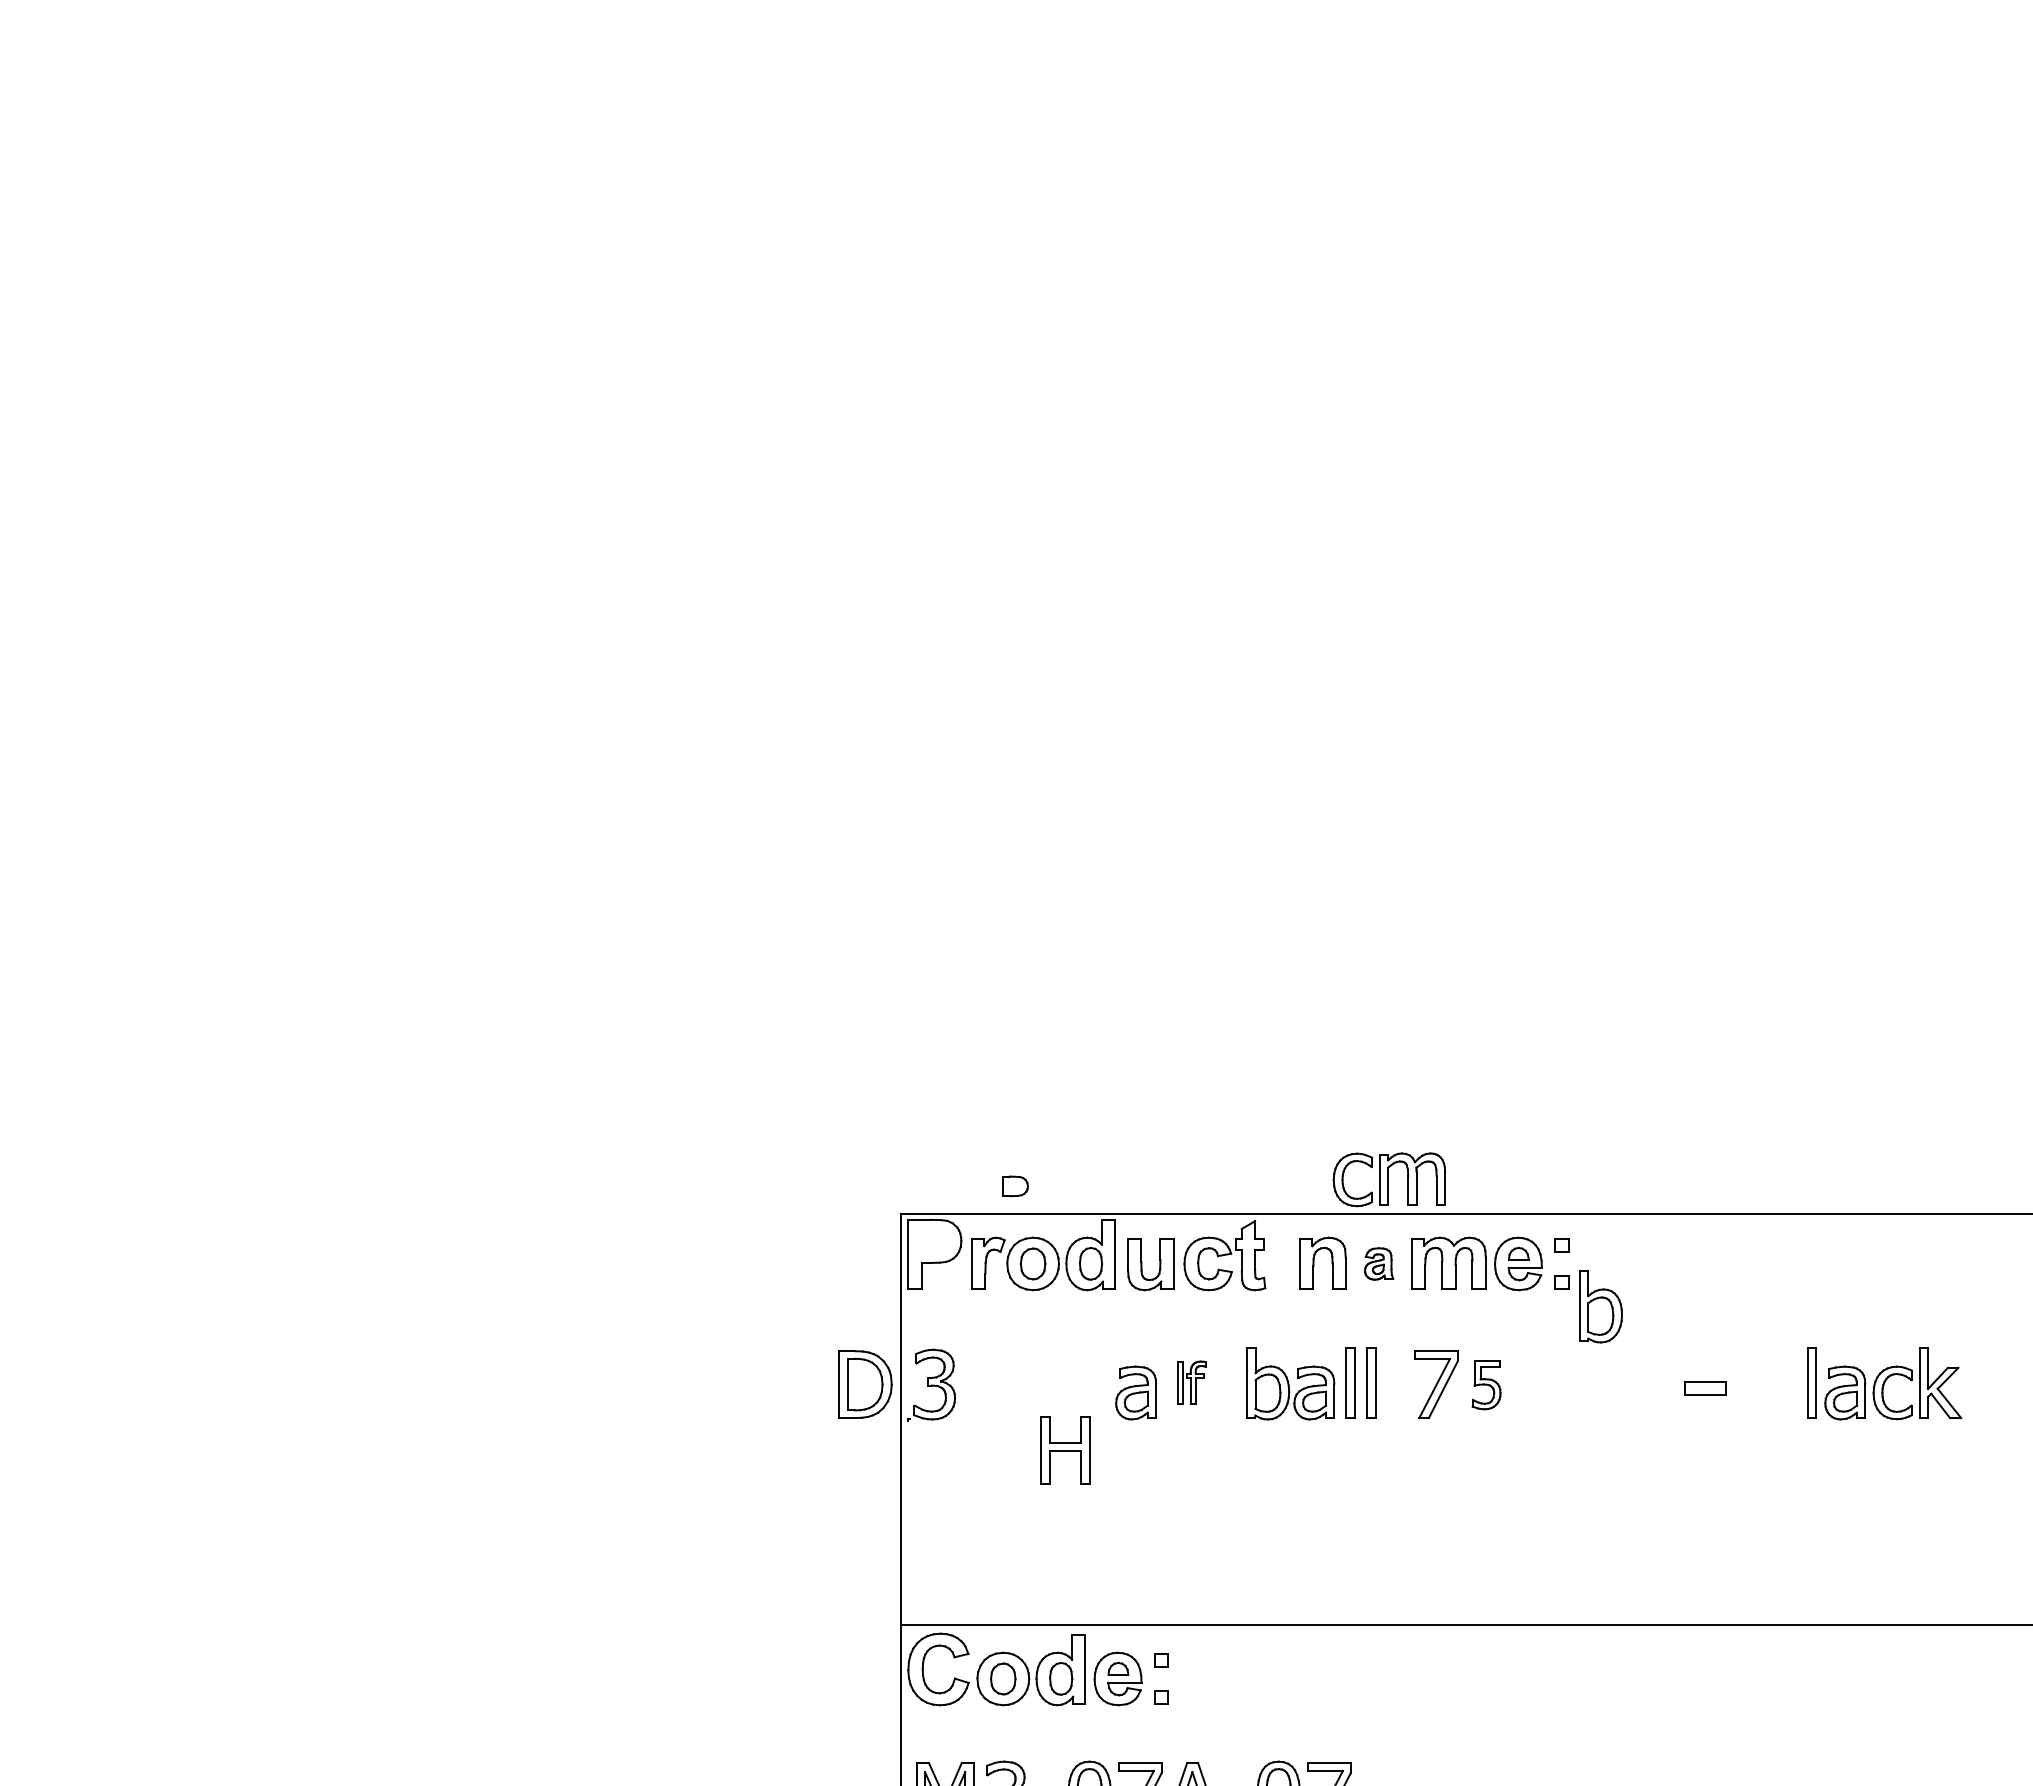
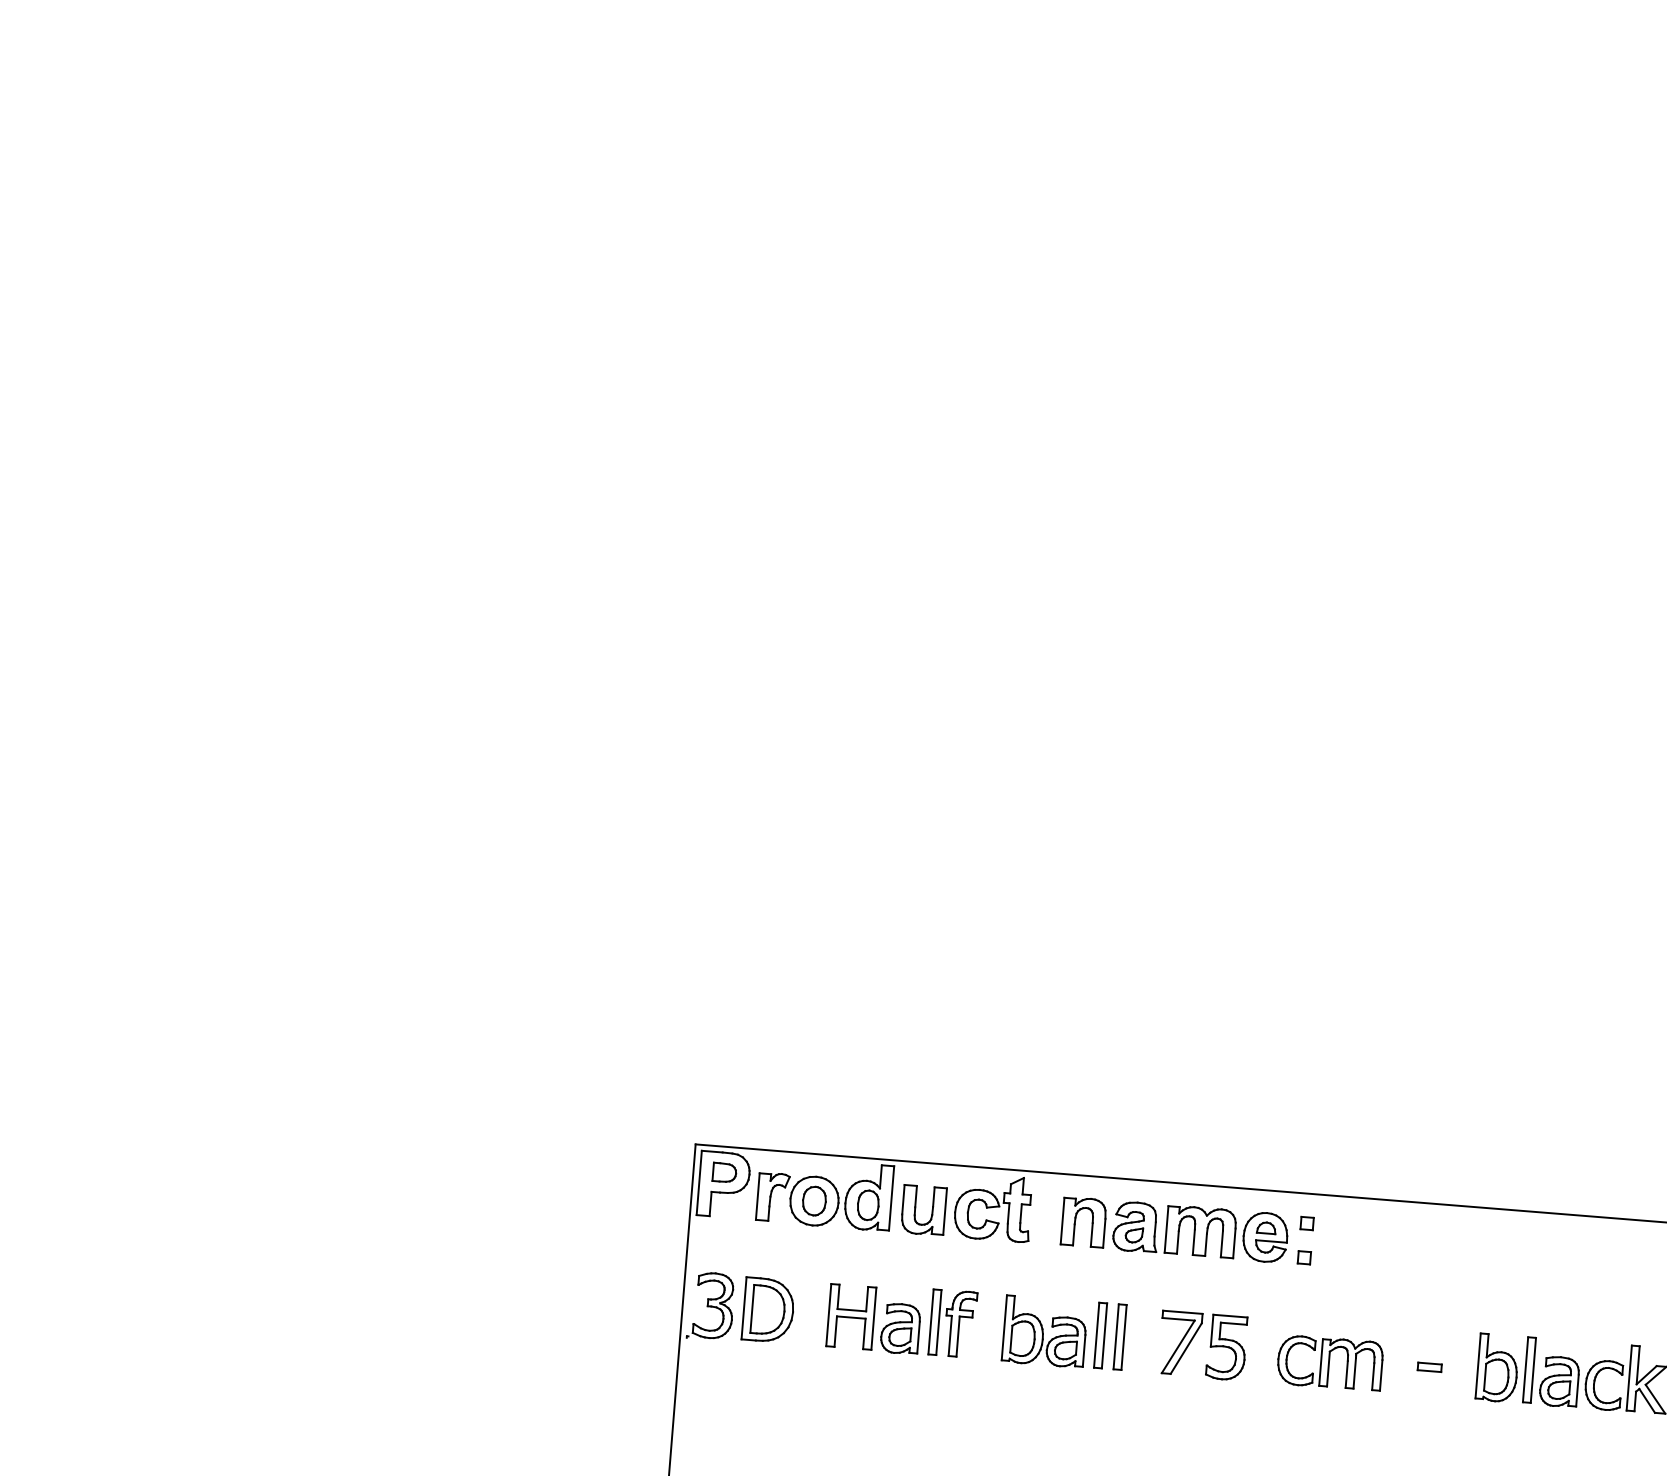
part: (1388, 1179) -> (1329, 1362), moved
part: (1015, 1186) -> (724, 1172), moved
part: (1378, 1263) -> (1135, 1226), size x1.67
part: (1600, 1306) -> (1497, 1367), moved
part: (1191, 1382) -> (952, 1323), size x1.67
part: (865, 1384) -> (768, 1310), moved
part: (1486, 1385) -> (1226, 1347), size x1.43
part: (1705, 1388) -> (1429, 1367), size x0.62
part: (1065, 1450) -> (851, 1316), moved

